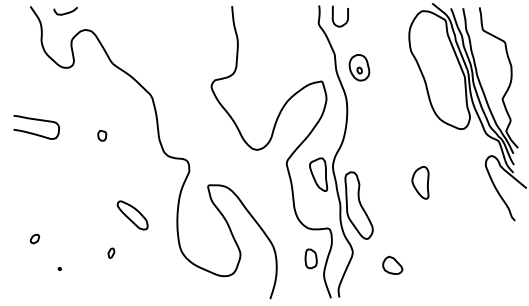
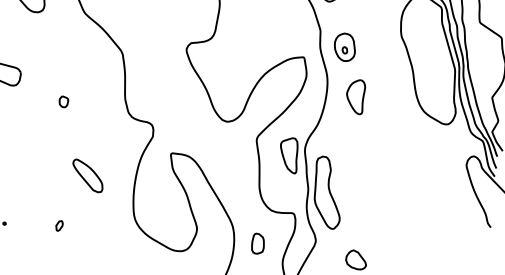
part: (102, 135) -> (64, 101), moved
part: (420, 182) -> (355, 96), moved
part: (111, 252) -> (59, 225), moved
part: (310, 258) -> (257, 243), moved

